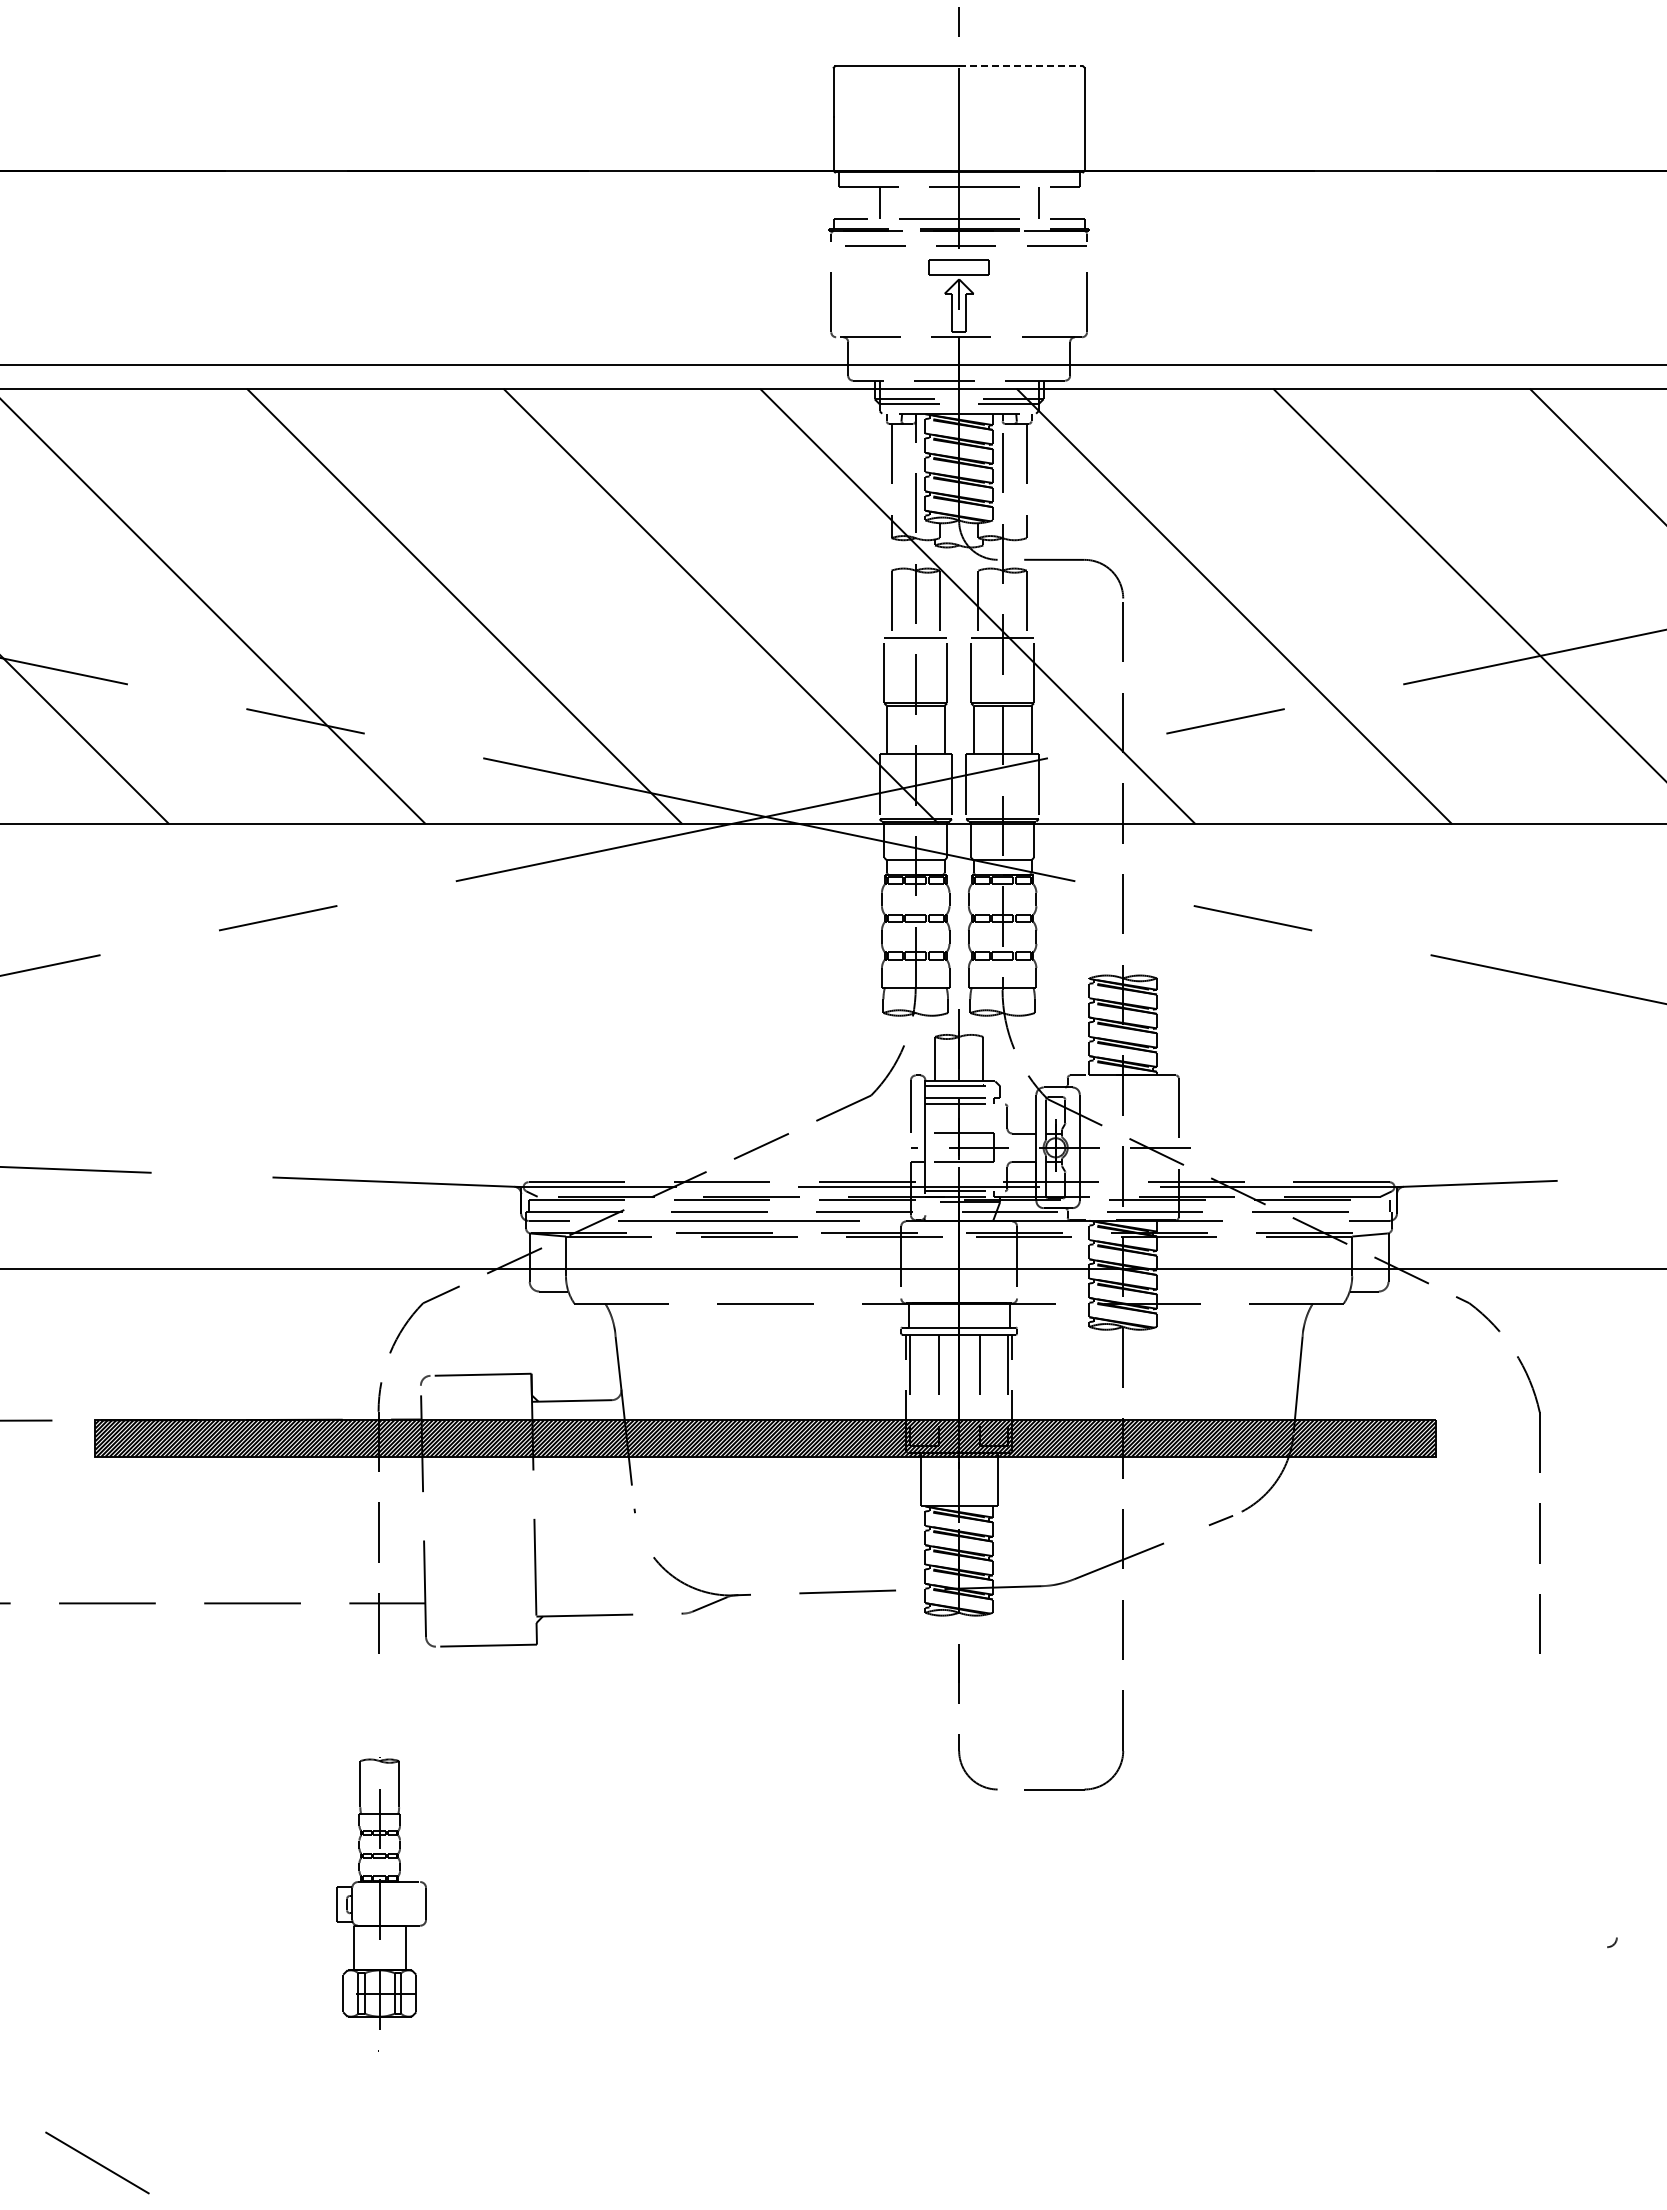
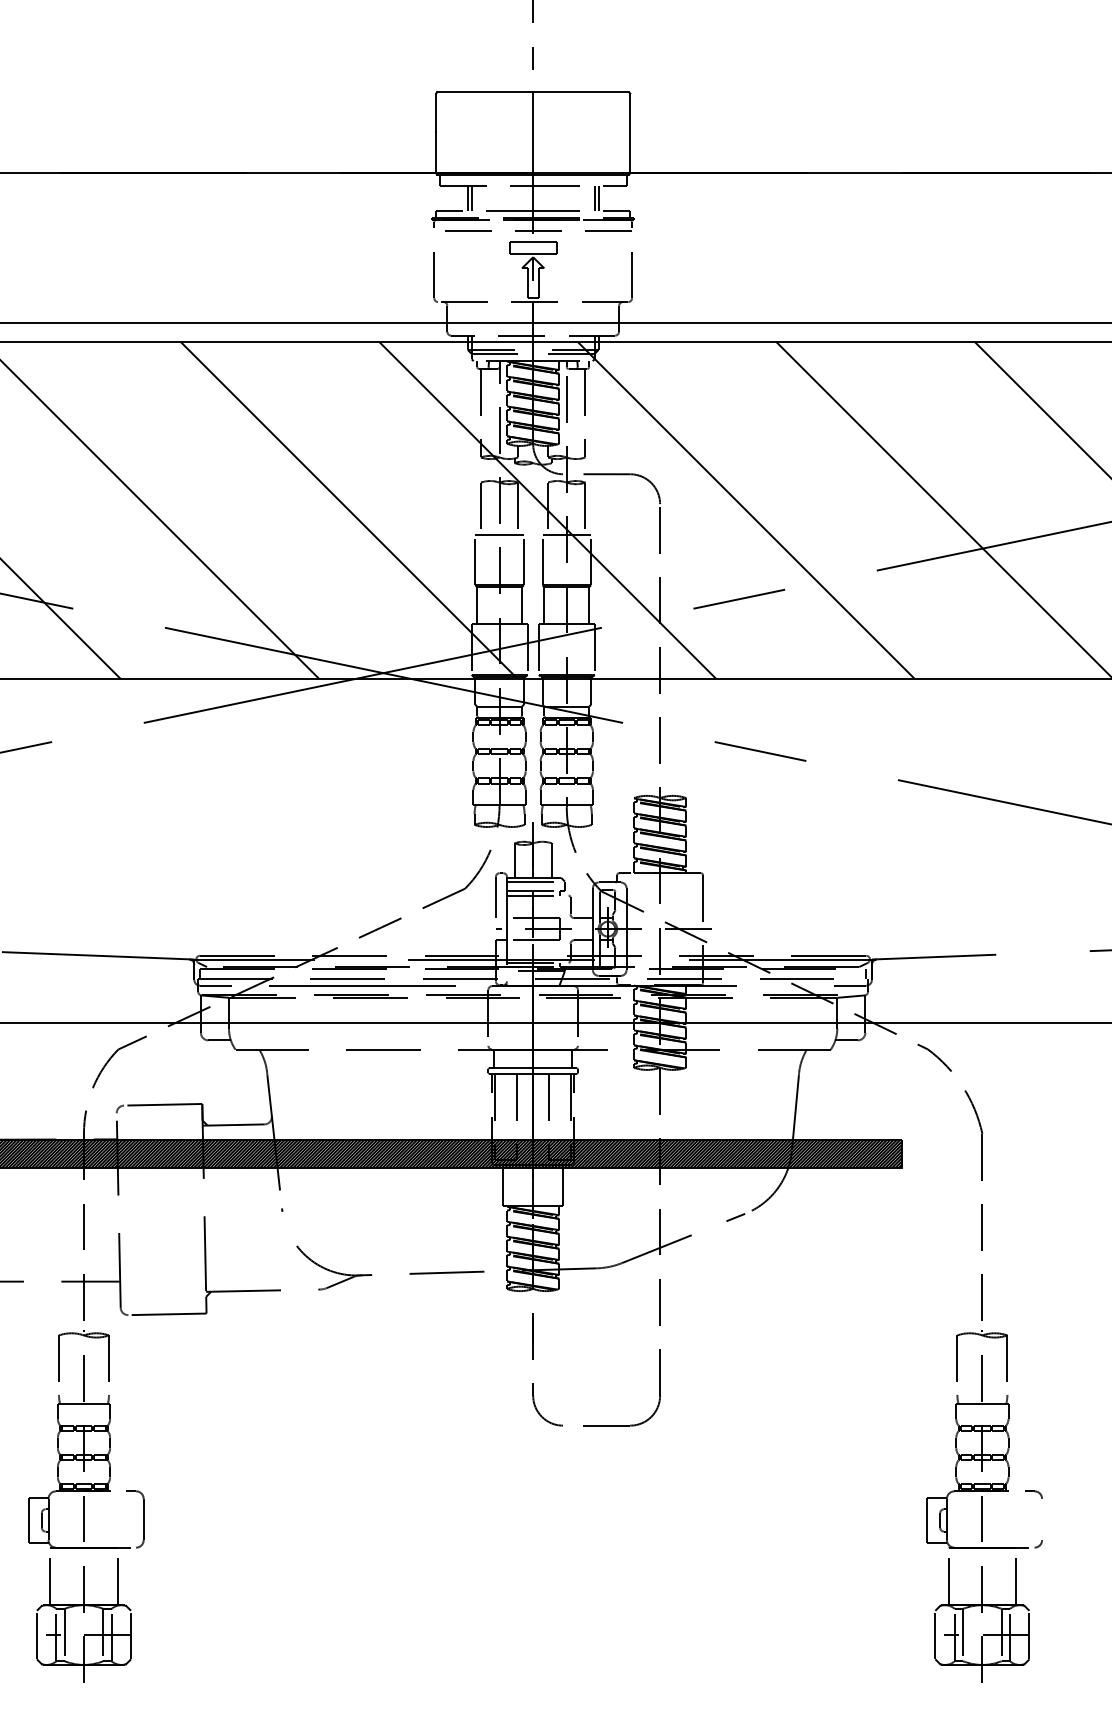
line: (1021, 66) -> (581, 92), dashed -> solid
line: (874, 202) -> (467, 197), added
line: (1043, 202) -> (598, 197), added
part: (381, 1893) -> (86, 1506), size x1.67
part: (1542, 1893) -> (984, 1506), added

